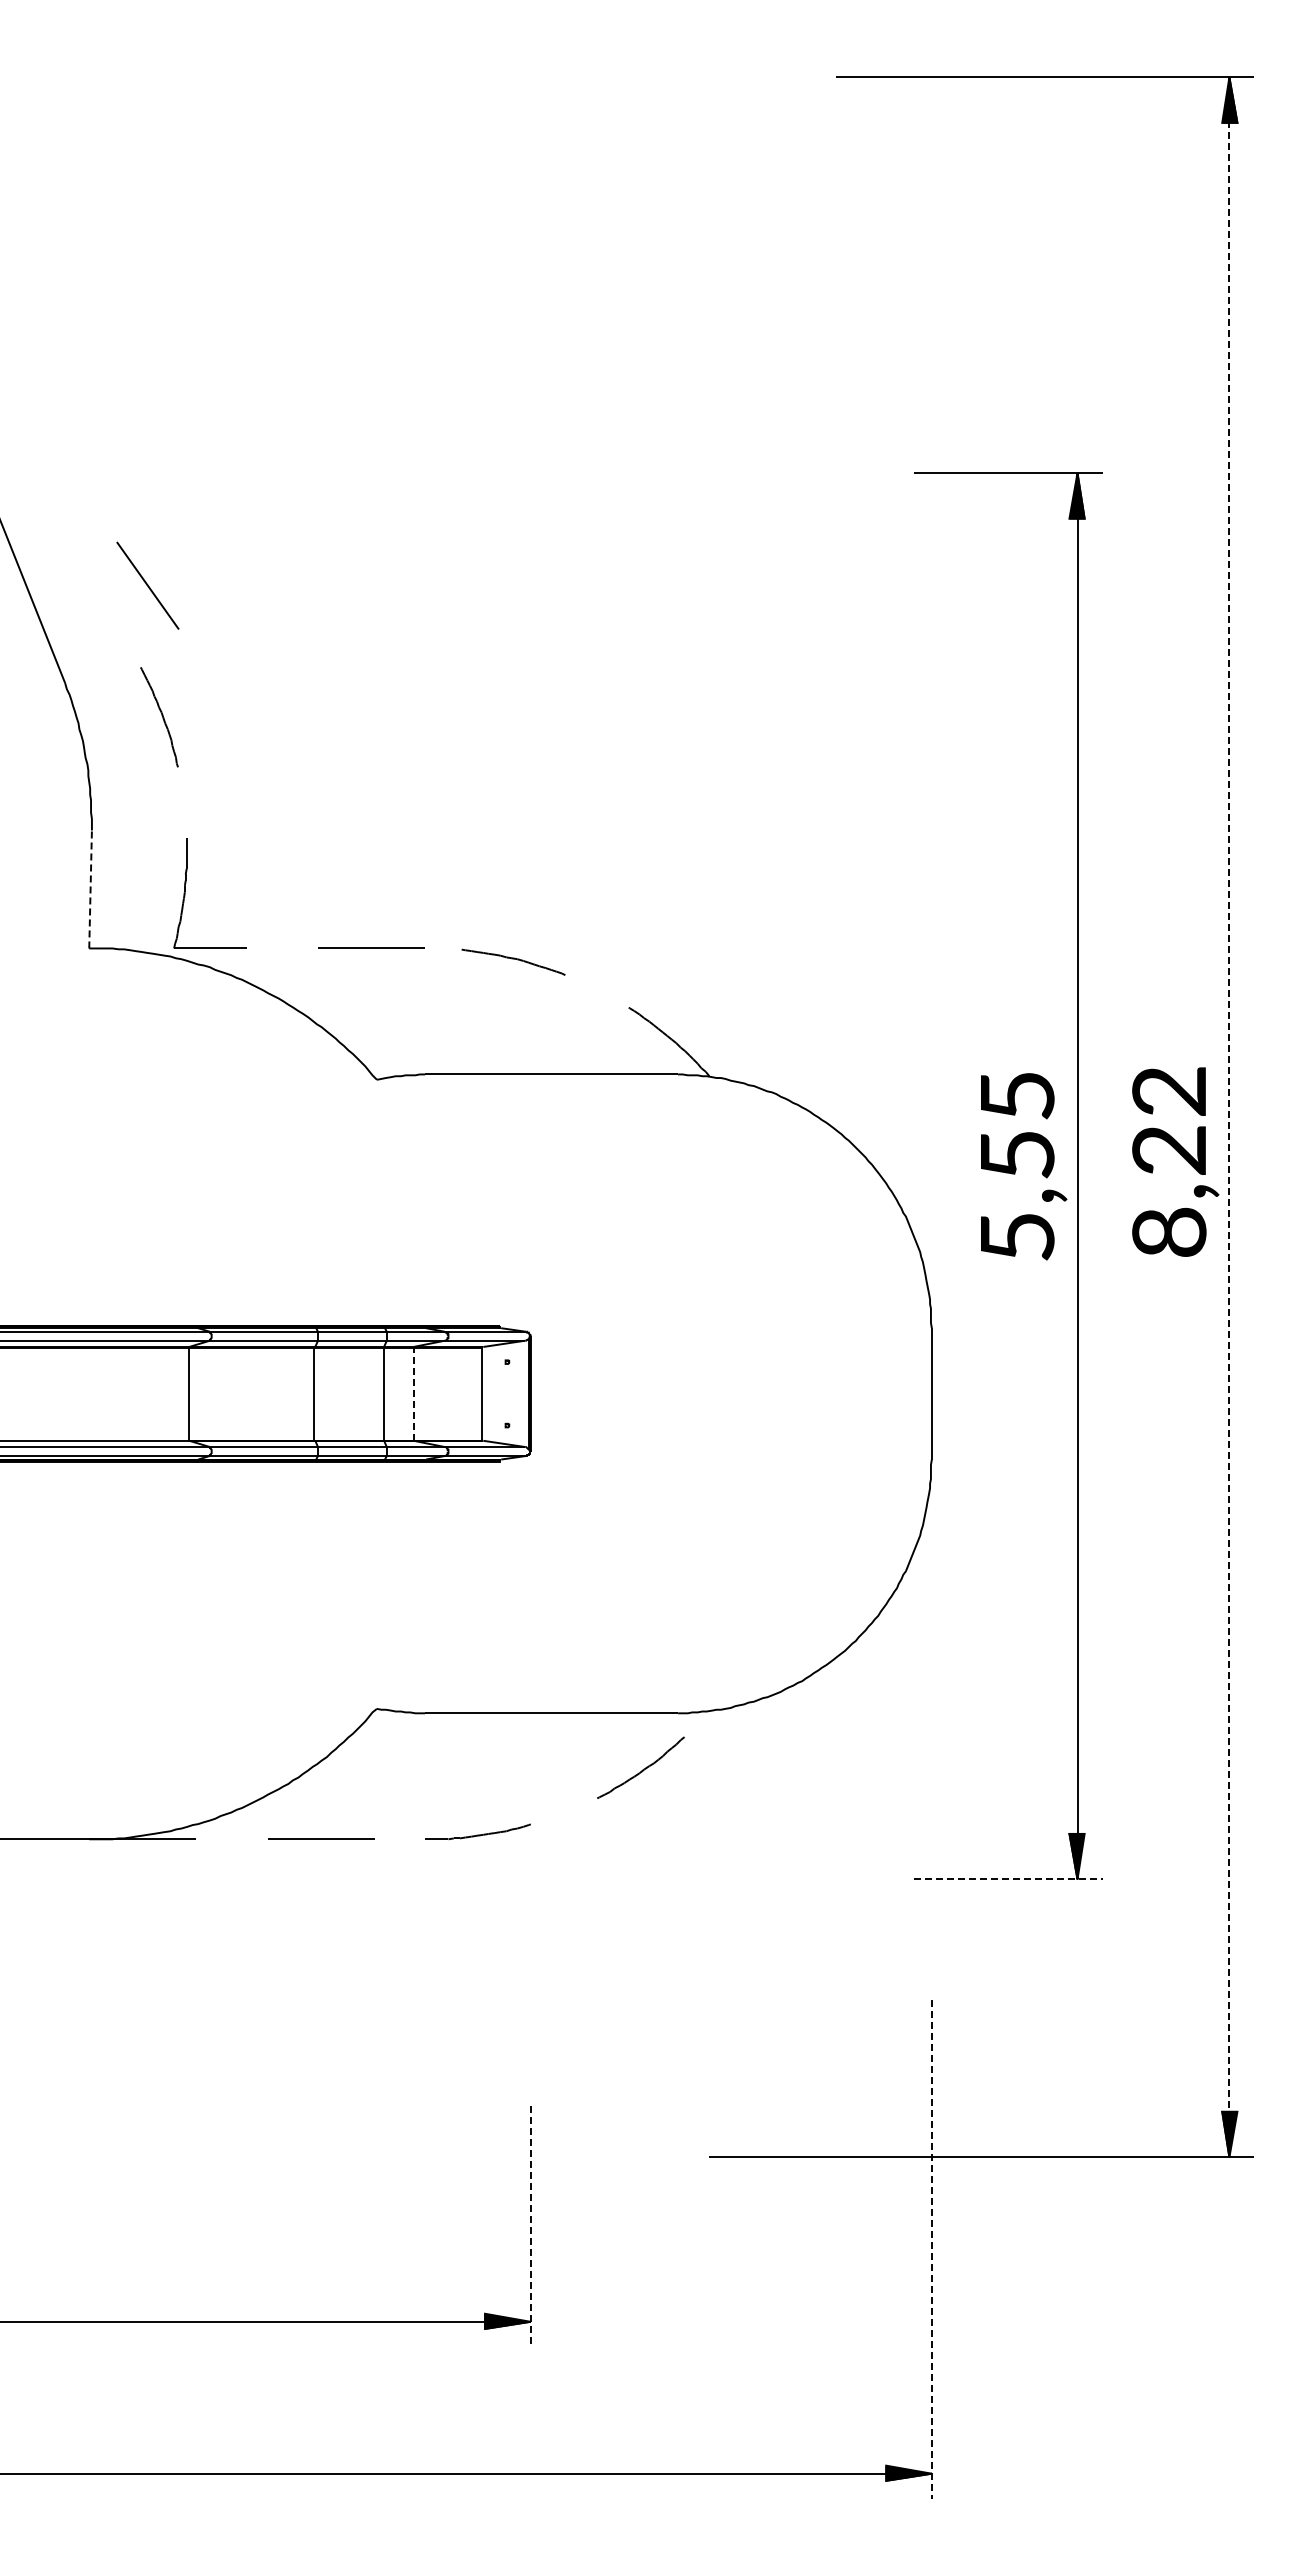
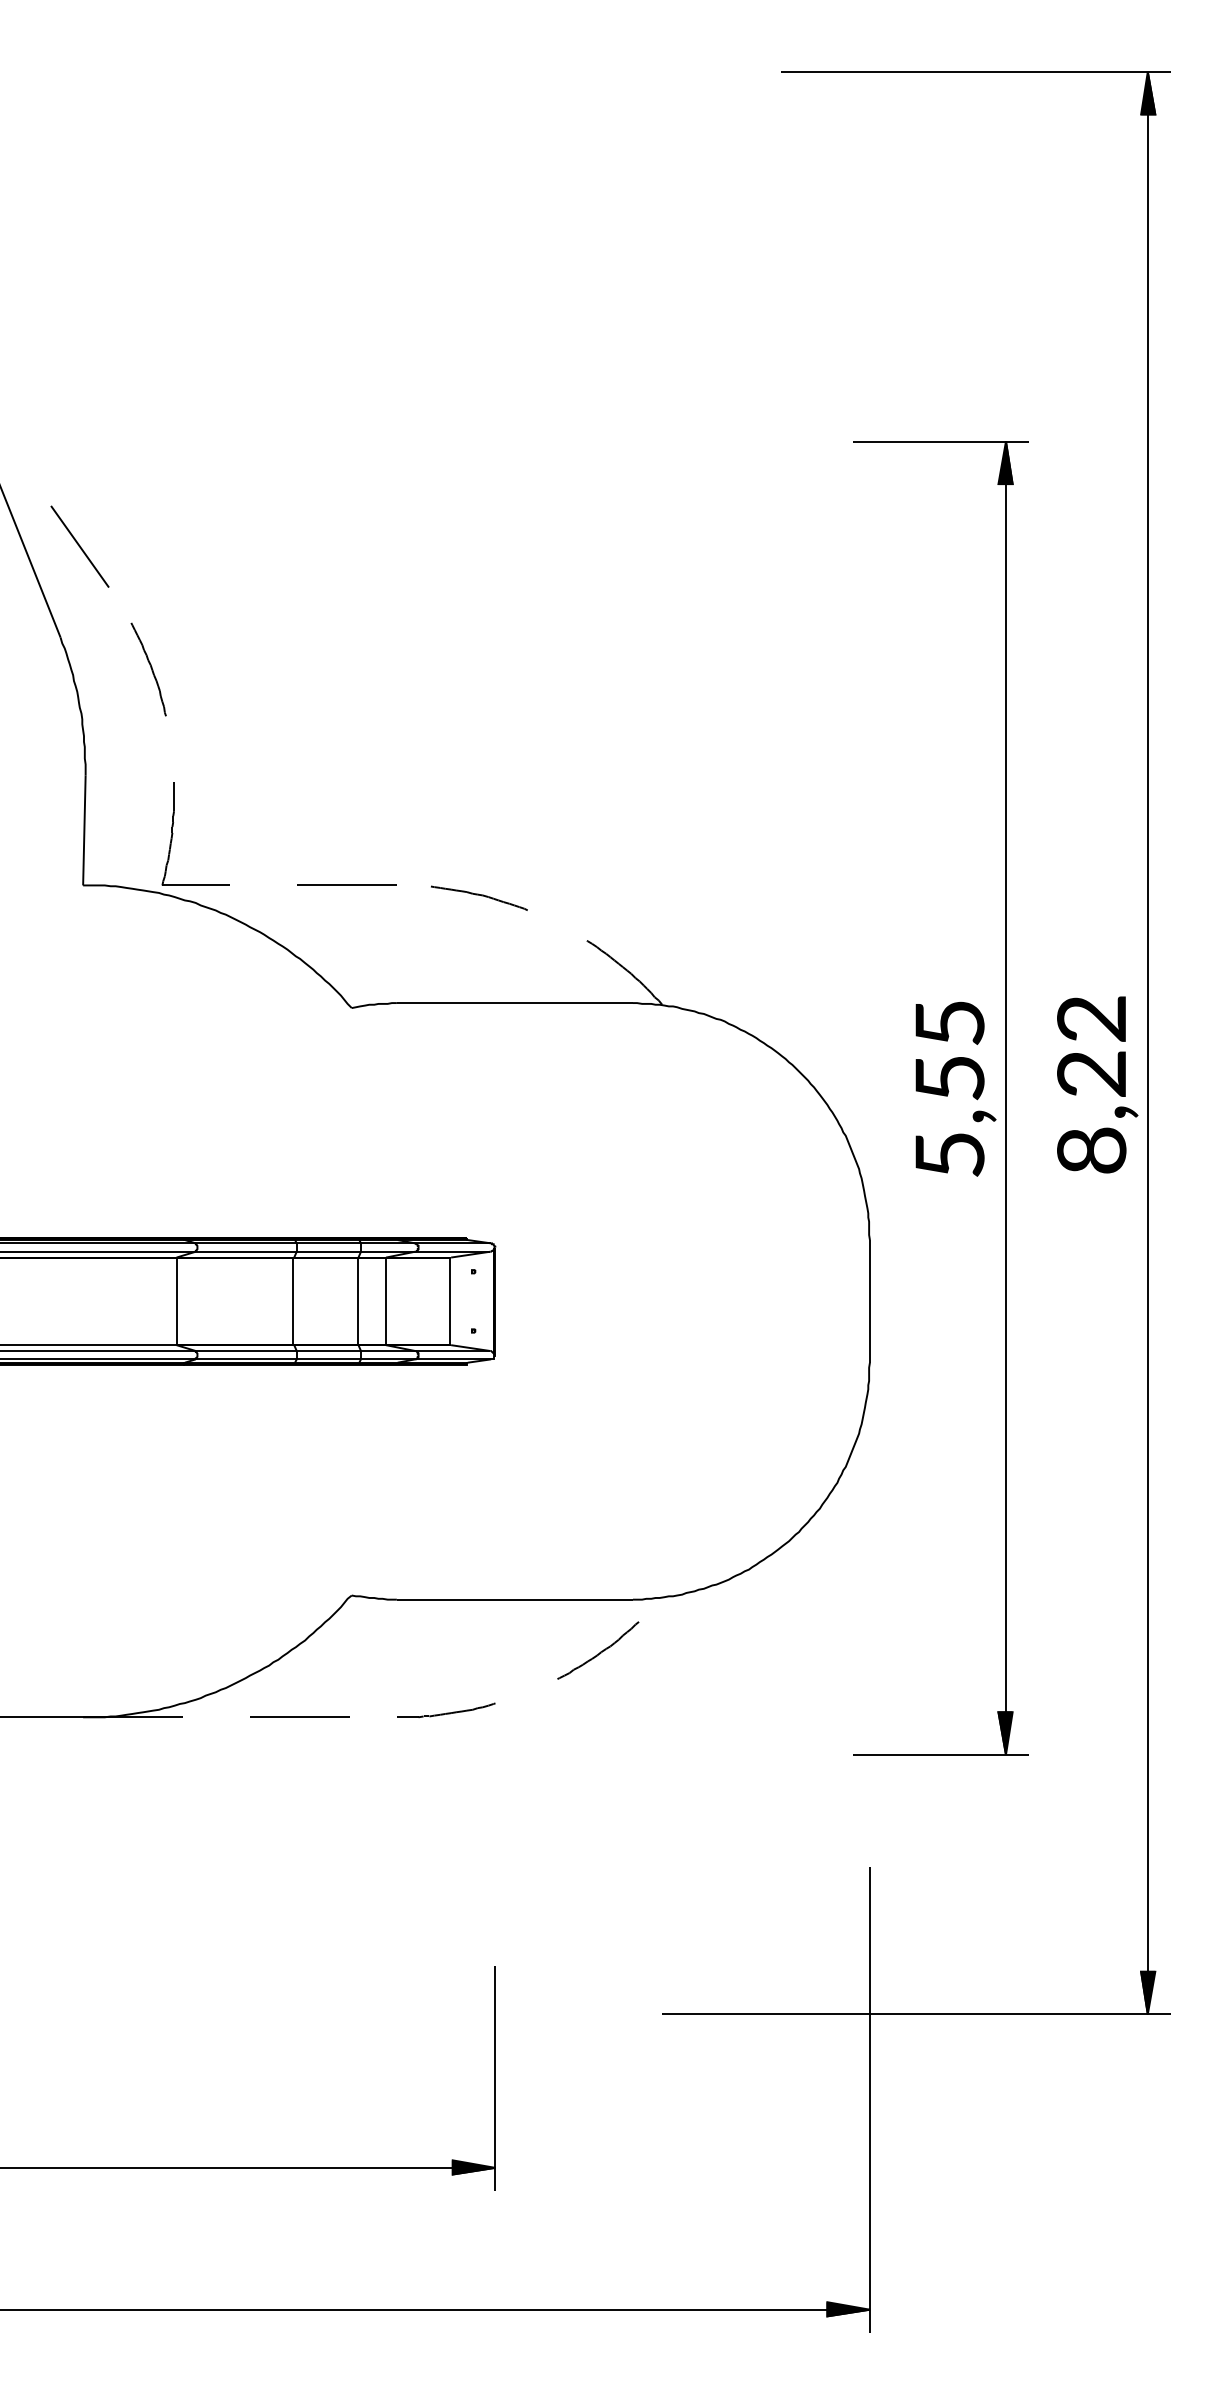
line: (147, 585) -> (79, 546), moved
line: (90, 889) -> (84, 830), dashed -> solid
line: (1229, 1117) -> (1147, 1043), dashed -> solid
line: (413, 1393) -> (385, 1301), dashed -> solid
line: (1008, 1879) -> (941, 1754), dashed -> solid
line: (530, 2226) -> (495, 2078), dashed -> solid
line: (931, 2249) -> (869, 2100), dashed -> solid

